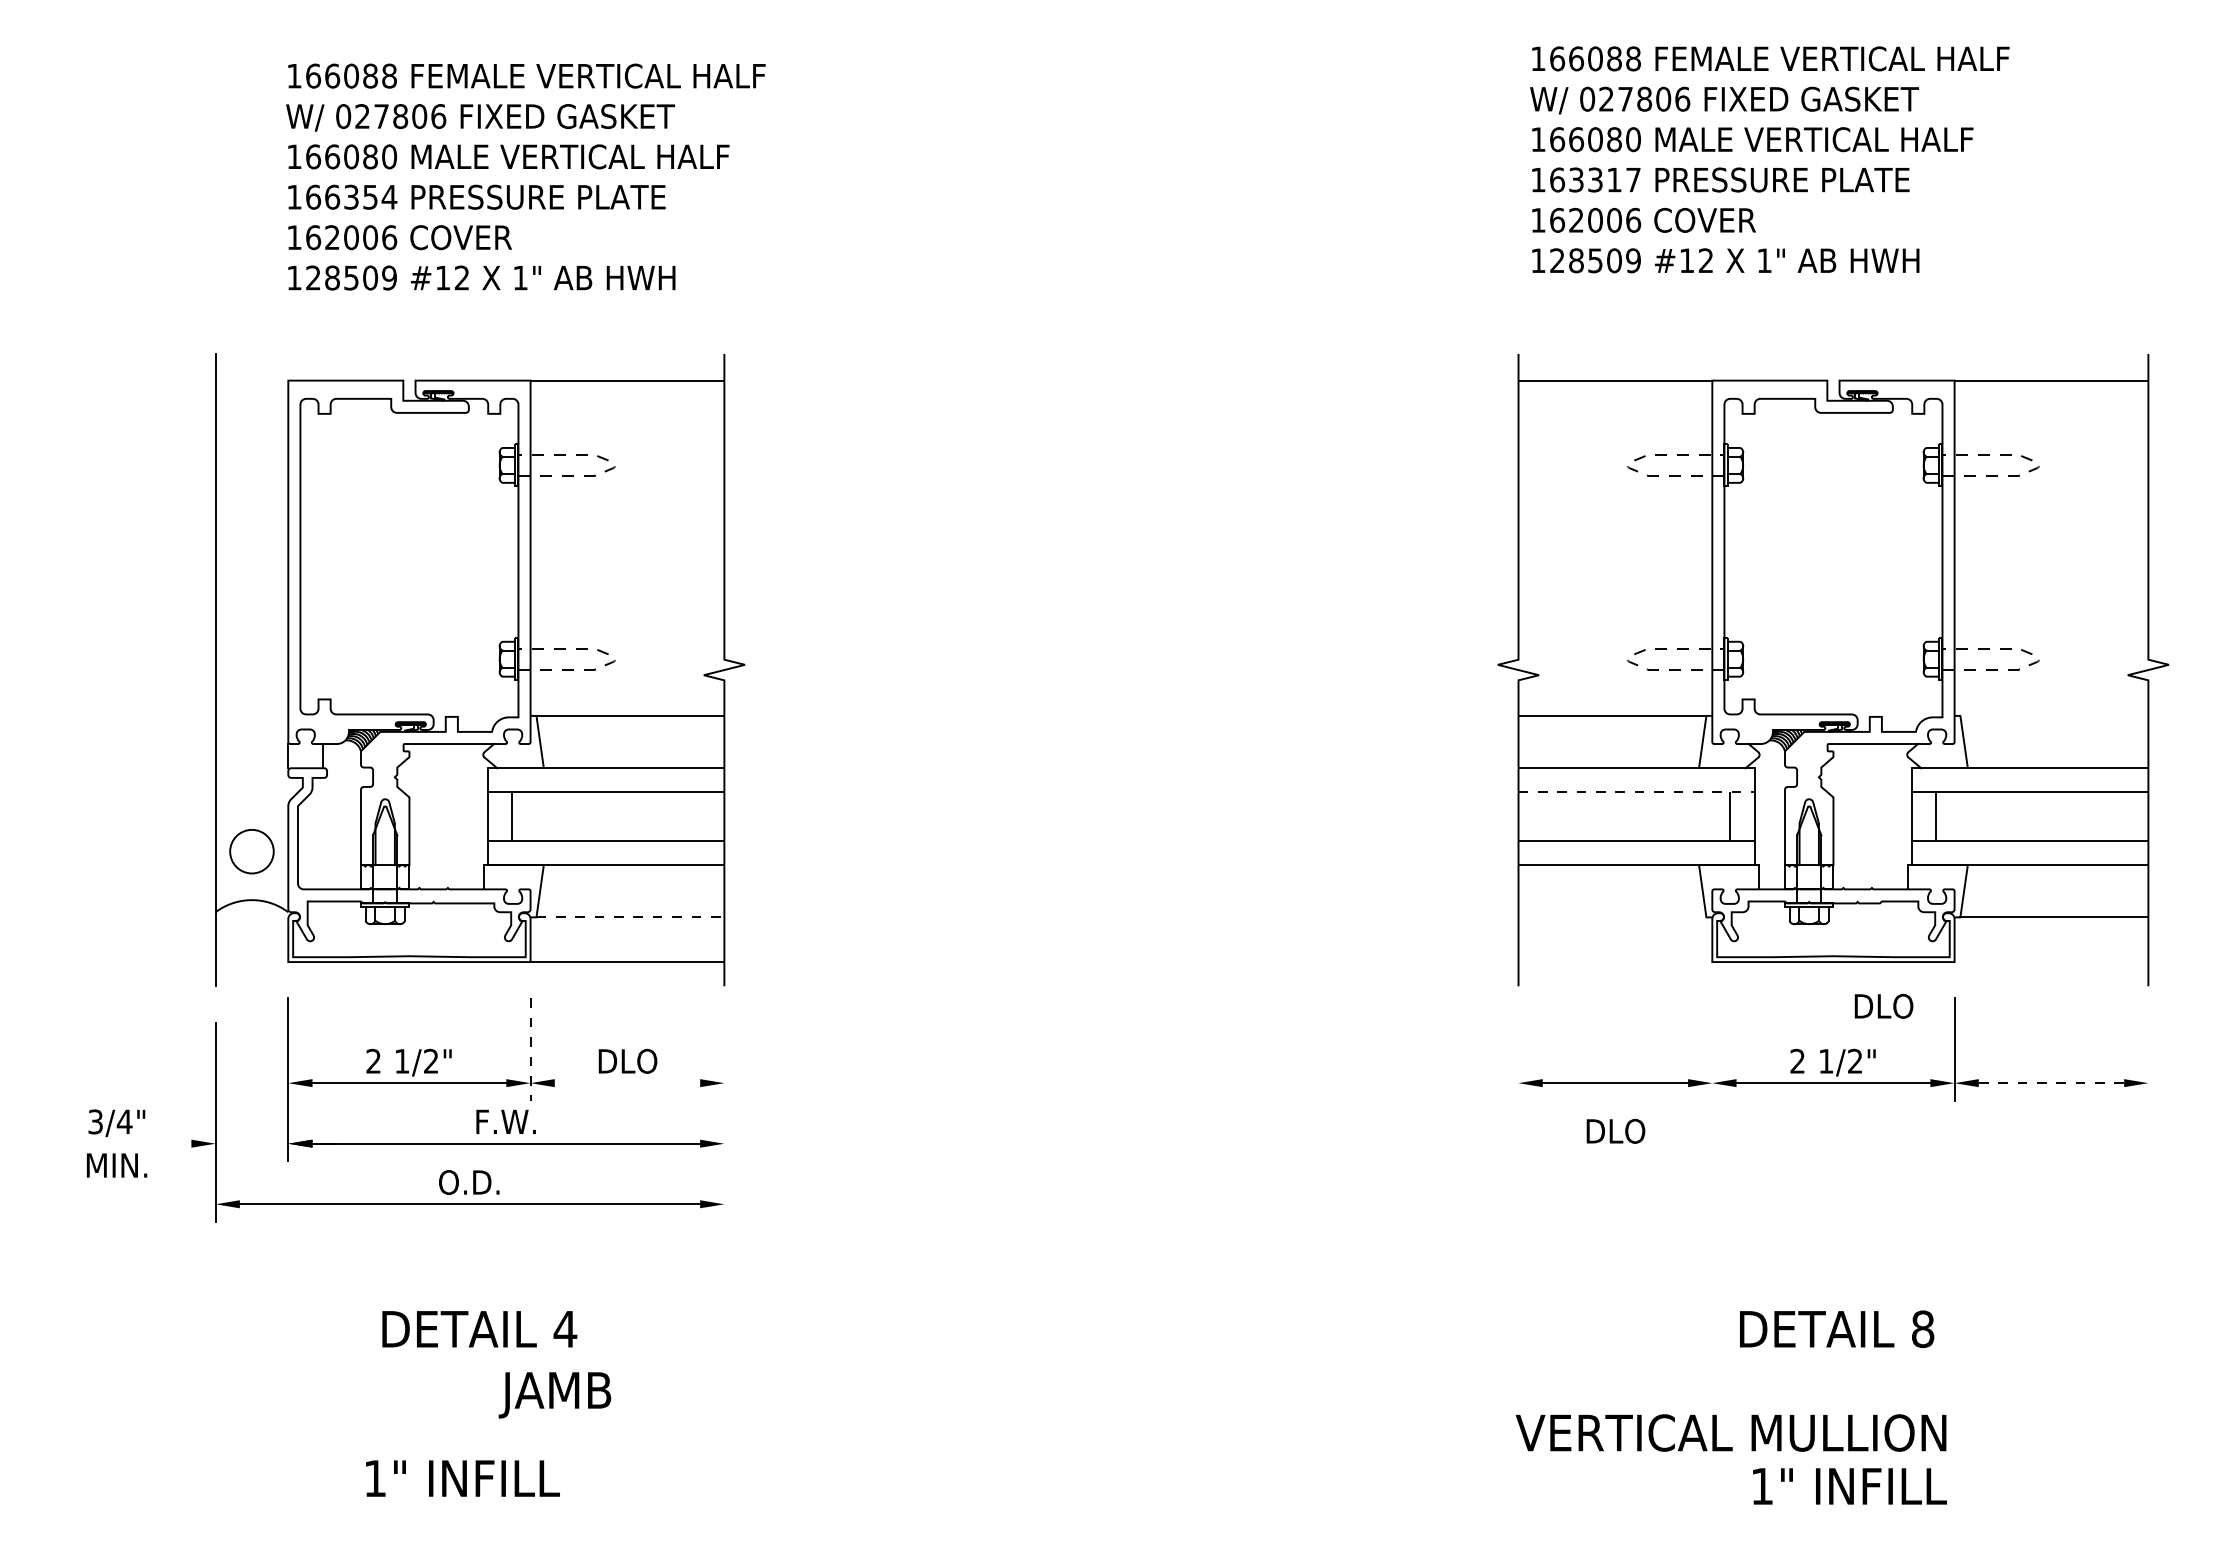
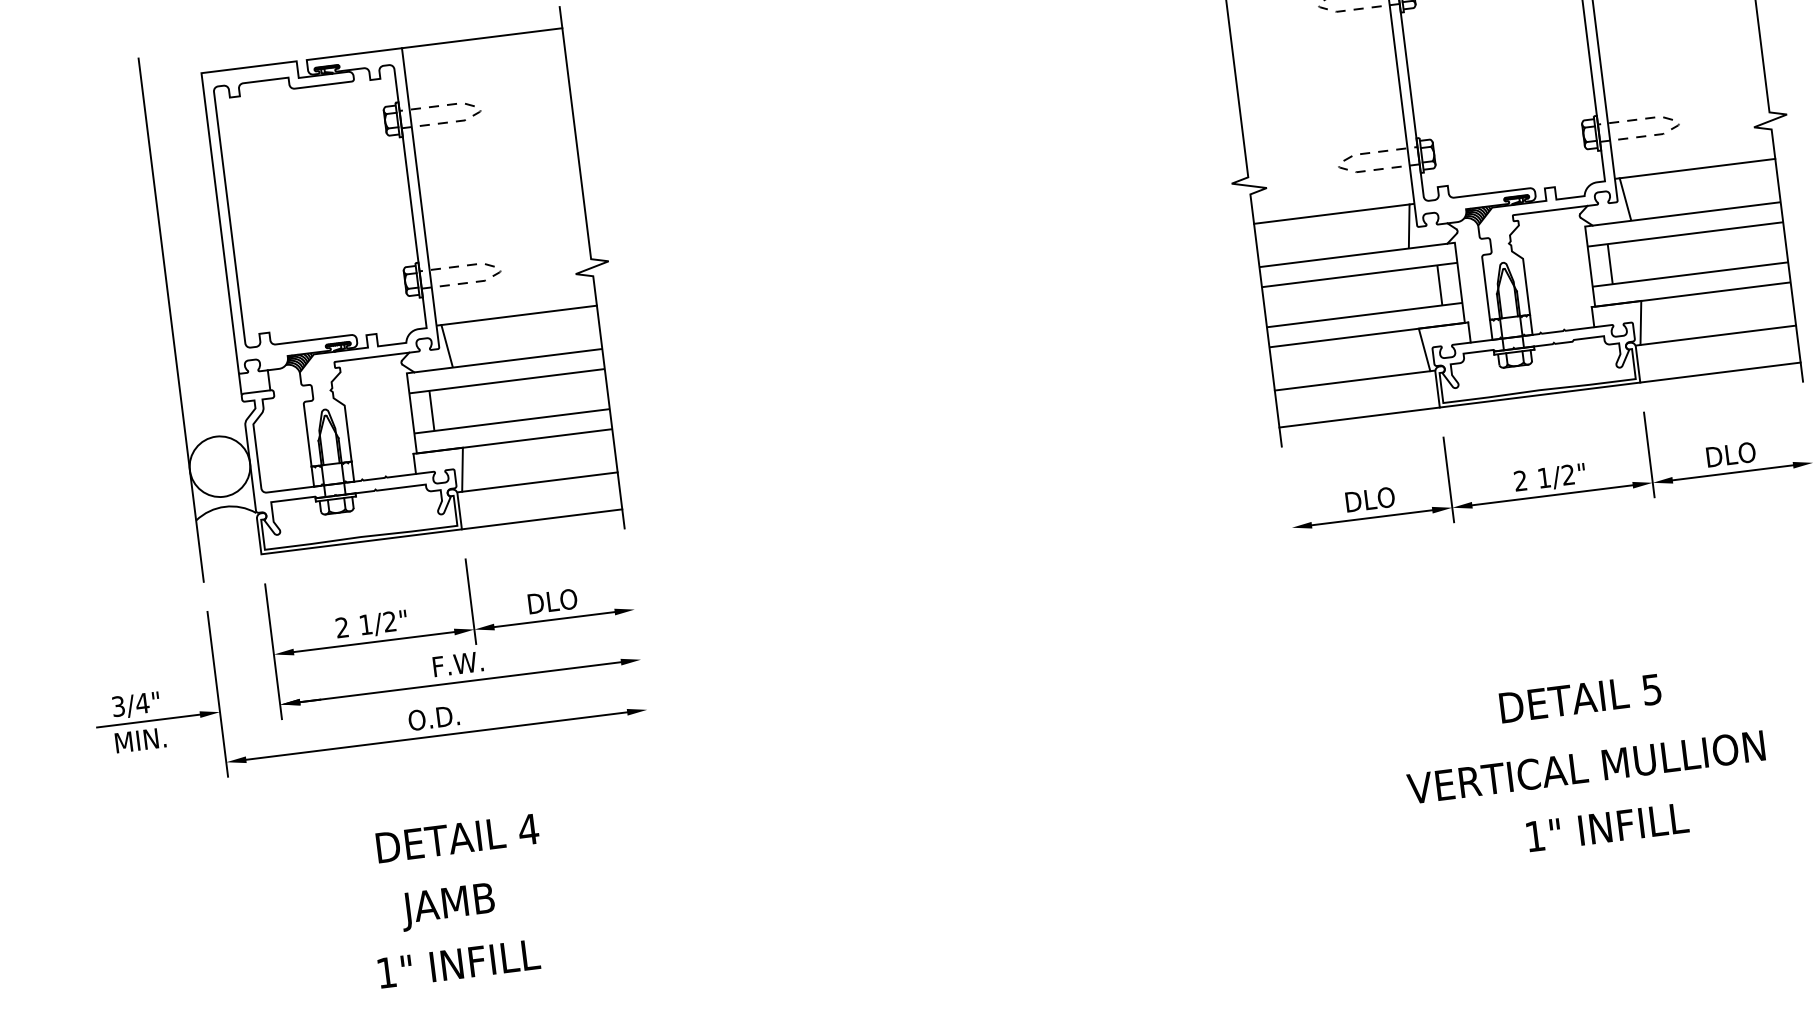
line: (2054, 715) -> (1697, 168), added
line: (1637, 792) -> (1360, 274), dashed -> solid
circle: (251, 851) -> (219, 466), size x1.67
line: (630, 917) -> (540, 482), dashed -> solid
line: (1612, 917) -> (1352, 380), added
line: (1615, 962) -> (1359, 417), added
line: (2051, 962) -> (1720, 372), added
text: (1883, 1005) -> (1730, 454), moved
line: (1712, 1049) -> (1448, 479), added
line: (530, 1050) -> (470, 602), dashed -> solid
line: (627, 1083) -> (554, 619), added
line: (2051, 1083) -> (1733, 473), dashed -> solid
text: (1615, 1130) -> (1369, 498), moved
line: (129, 1143) -> (148, 720), added
text: (1923, 1329) -> (1652, 689), 8 -> 5
text: (554, 1395) -> (447, 907), moved
text: (1730, 1432) -> (1585, 767), moved

